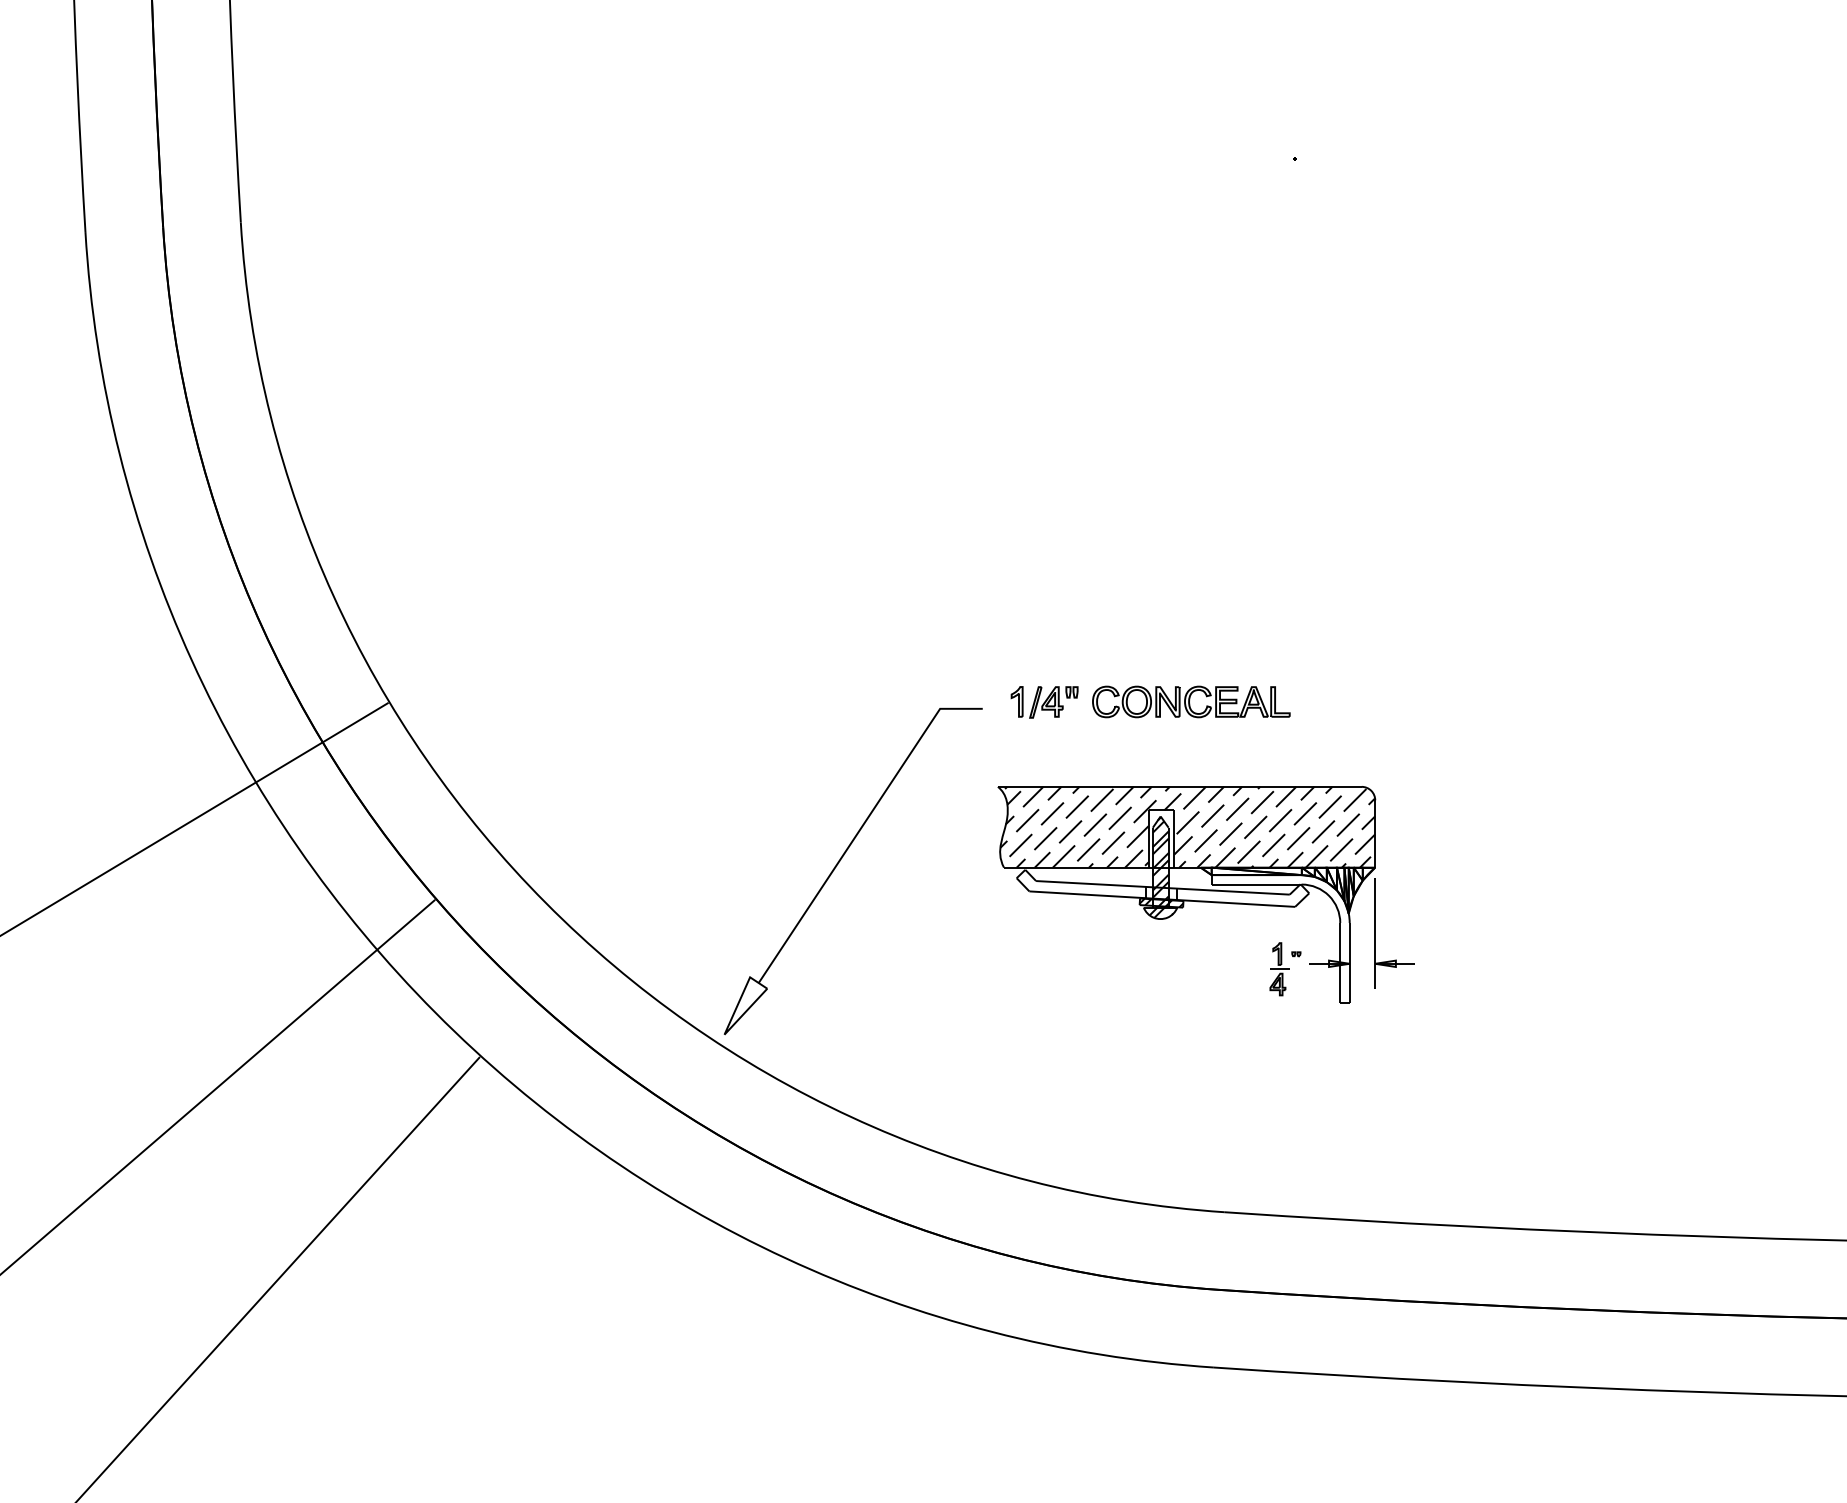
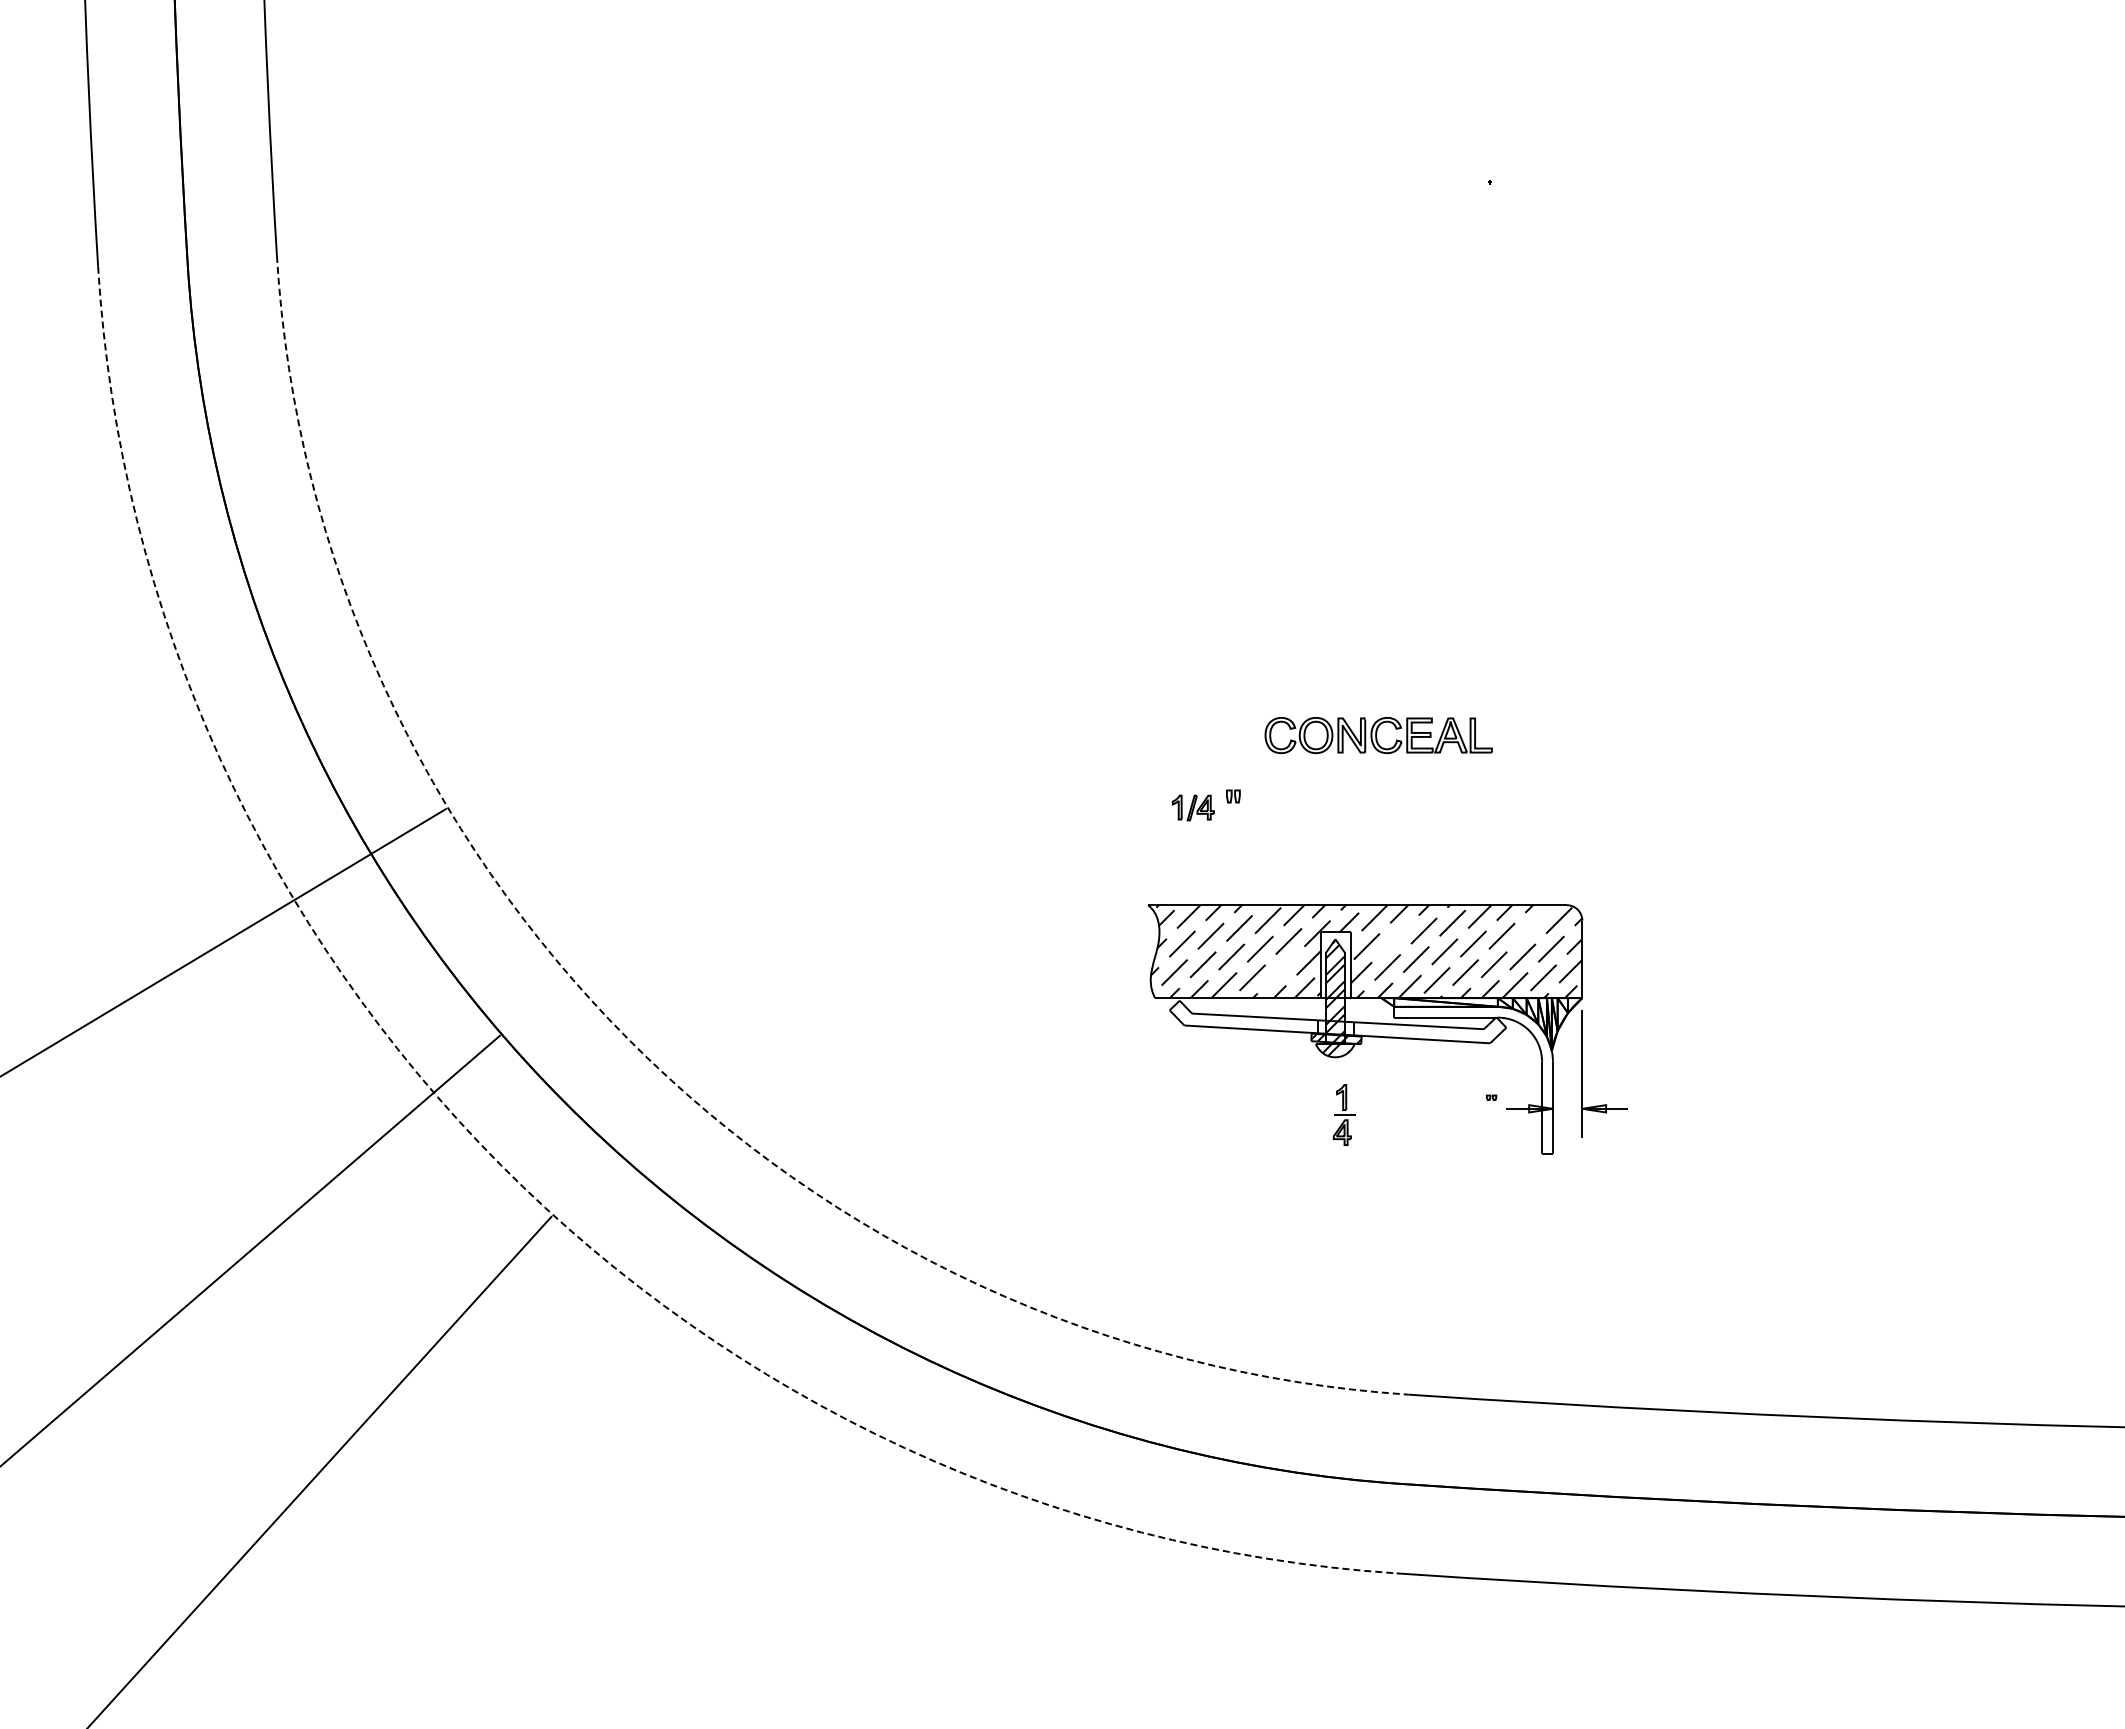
part: (1037, 701) -> (1193, 807), size x0.7
part: (1191, 701) -> (1378, 735), moved
line: (1330, 807) -> (1530, 928), removed
line: (1212, 815) -> (1395, 938), removed
line: (1112, 842) -> (1280, 969), removed
part: (840, 861) -> (966, 991), removed
arc: (545, 902) -> (627, 1038), solid -> dashed
part: (1278, 968) -> (1343, 1114), moved
arc: (435, 1013) -> (500, 1165), solid -> dashed

